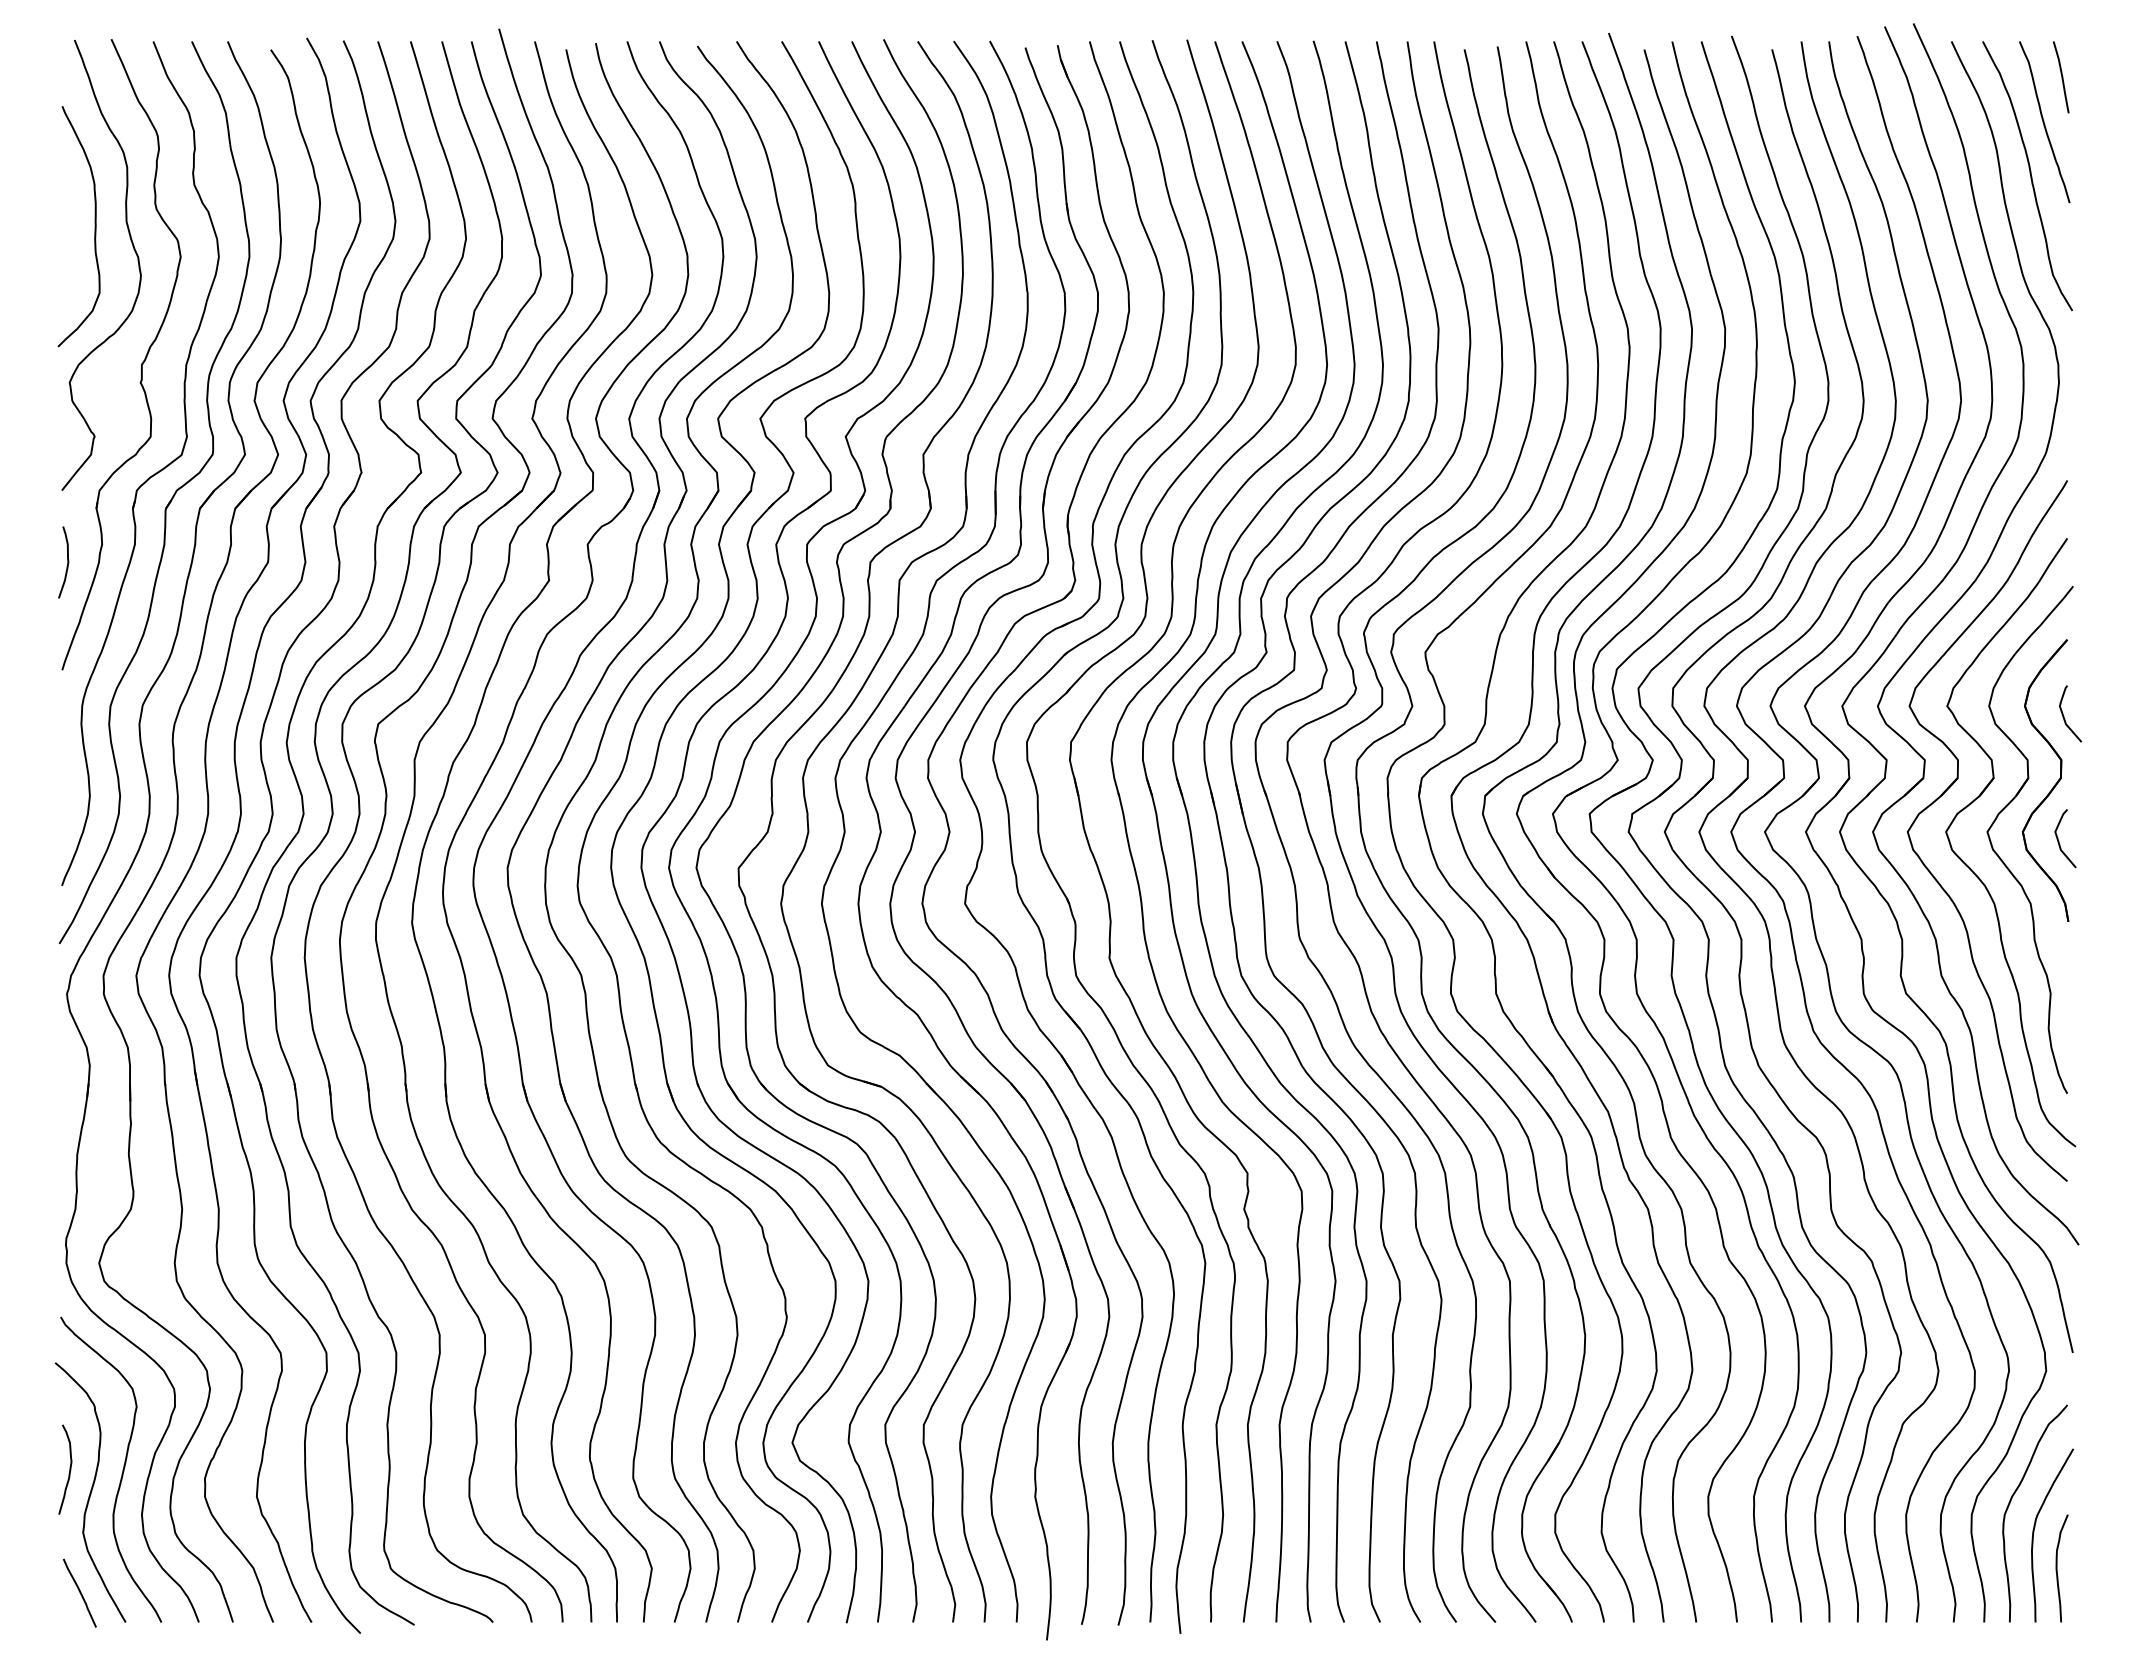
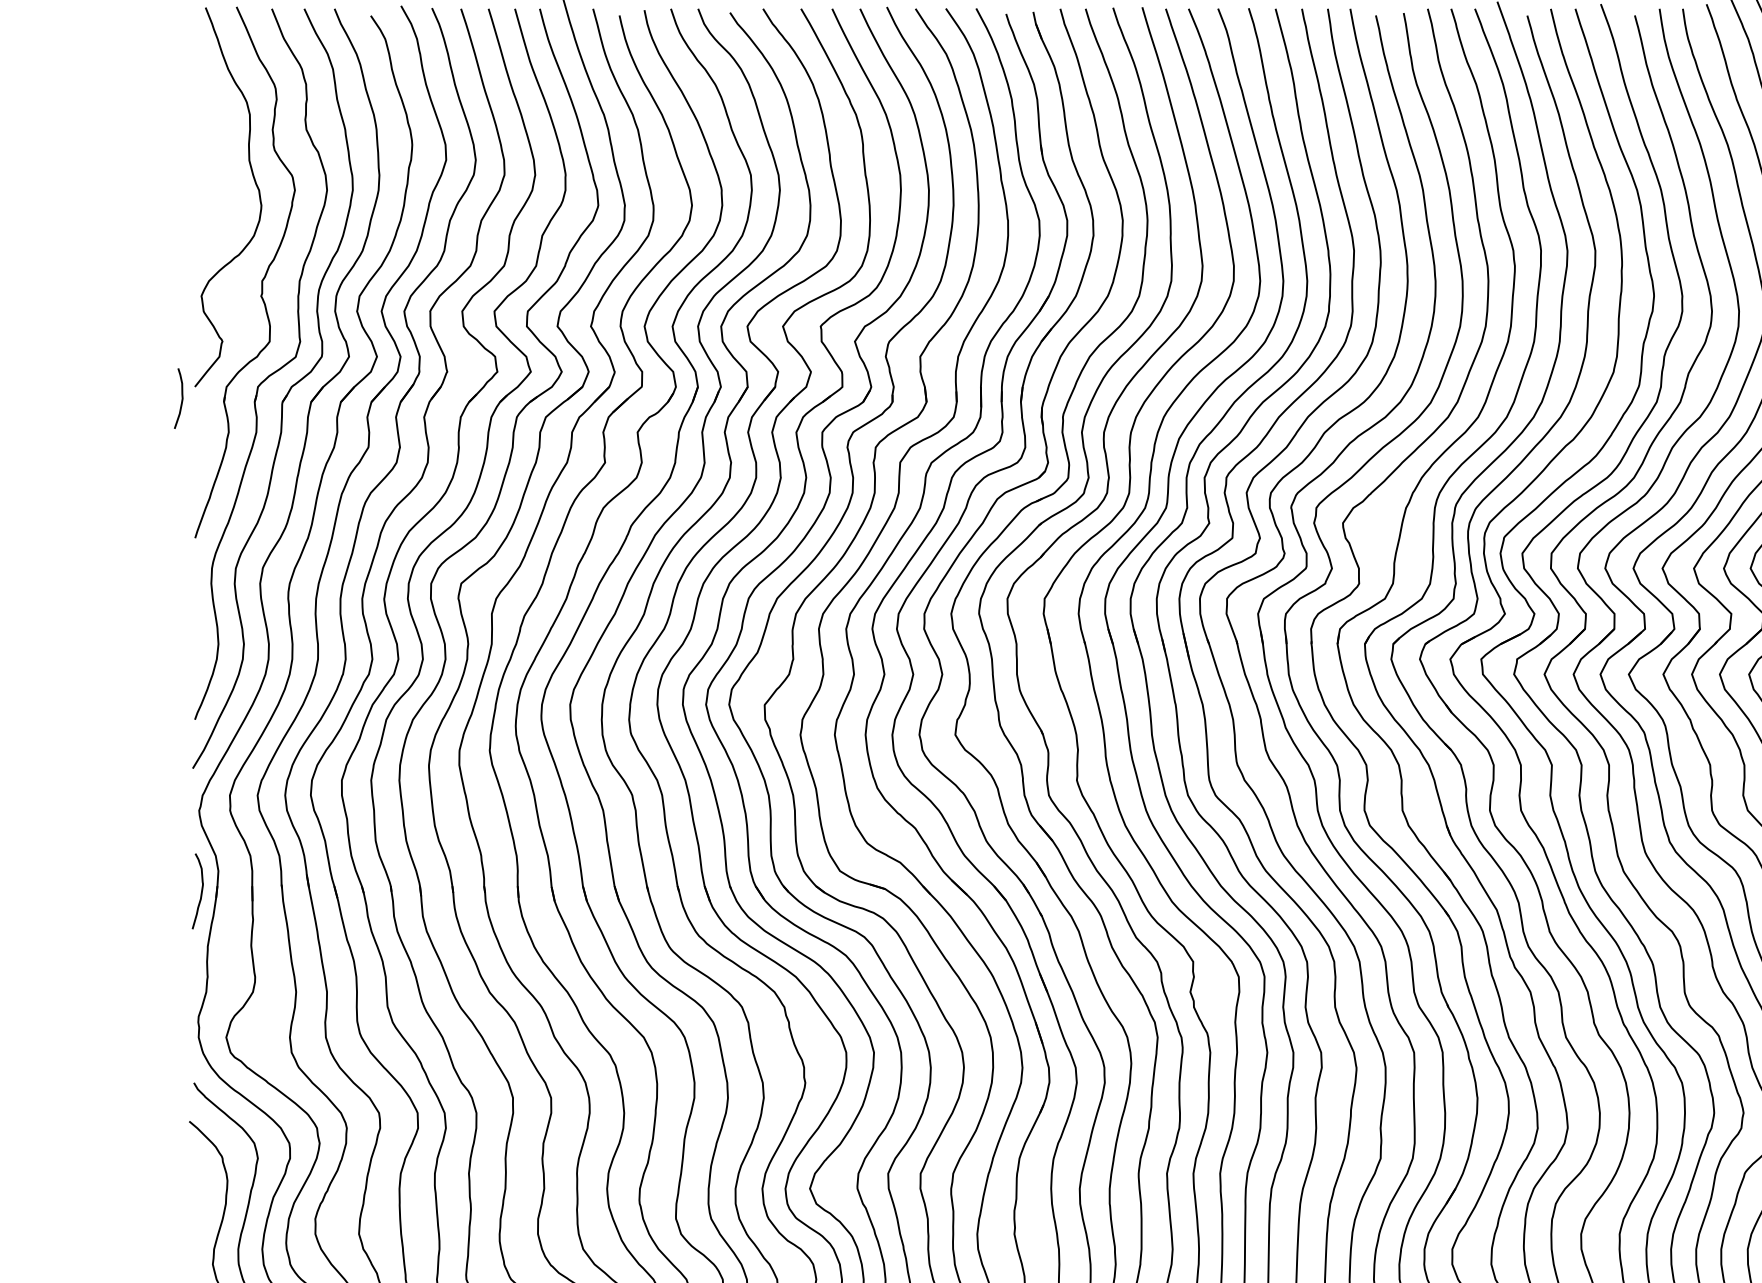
curve: (94, 226) -> (222, 164), removed
curve: (67, 562) -> (181, 398), moved
curve: (69, 1469) -> (201, 891), moved

